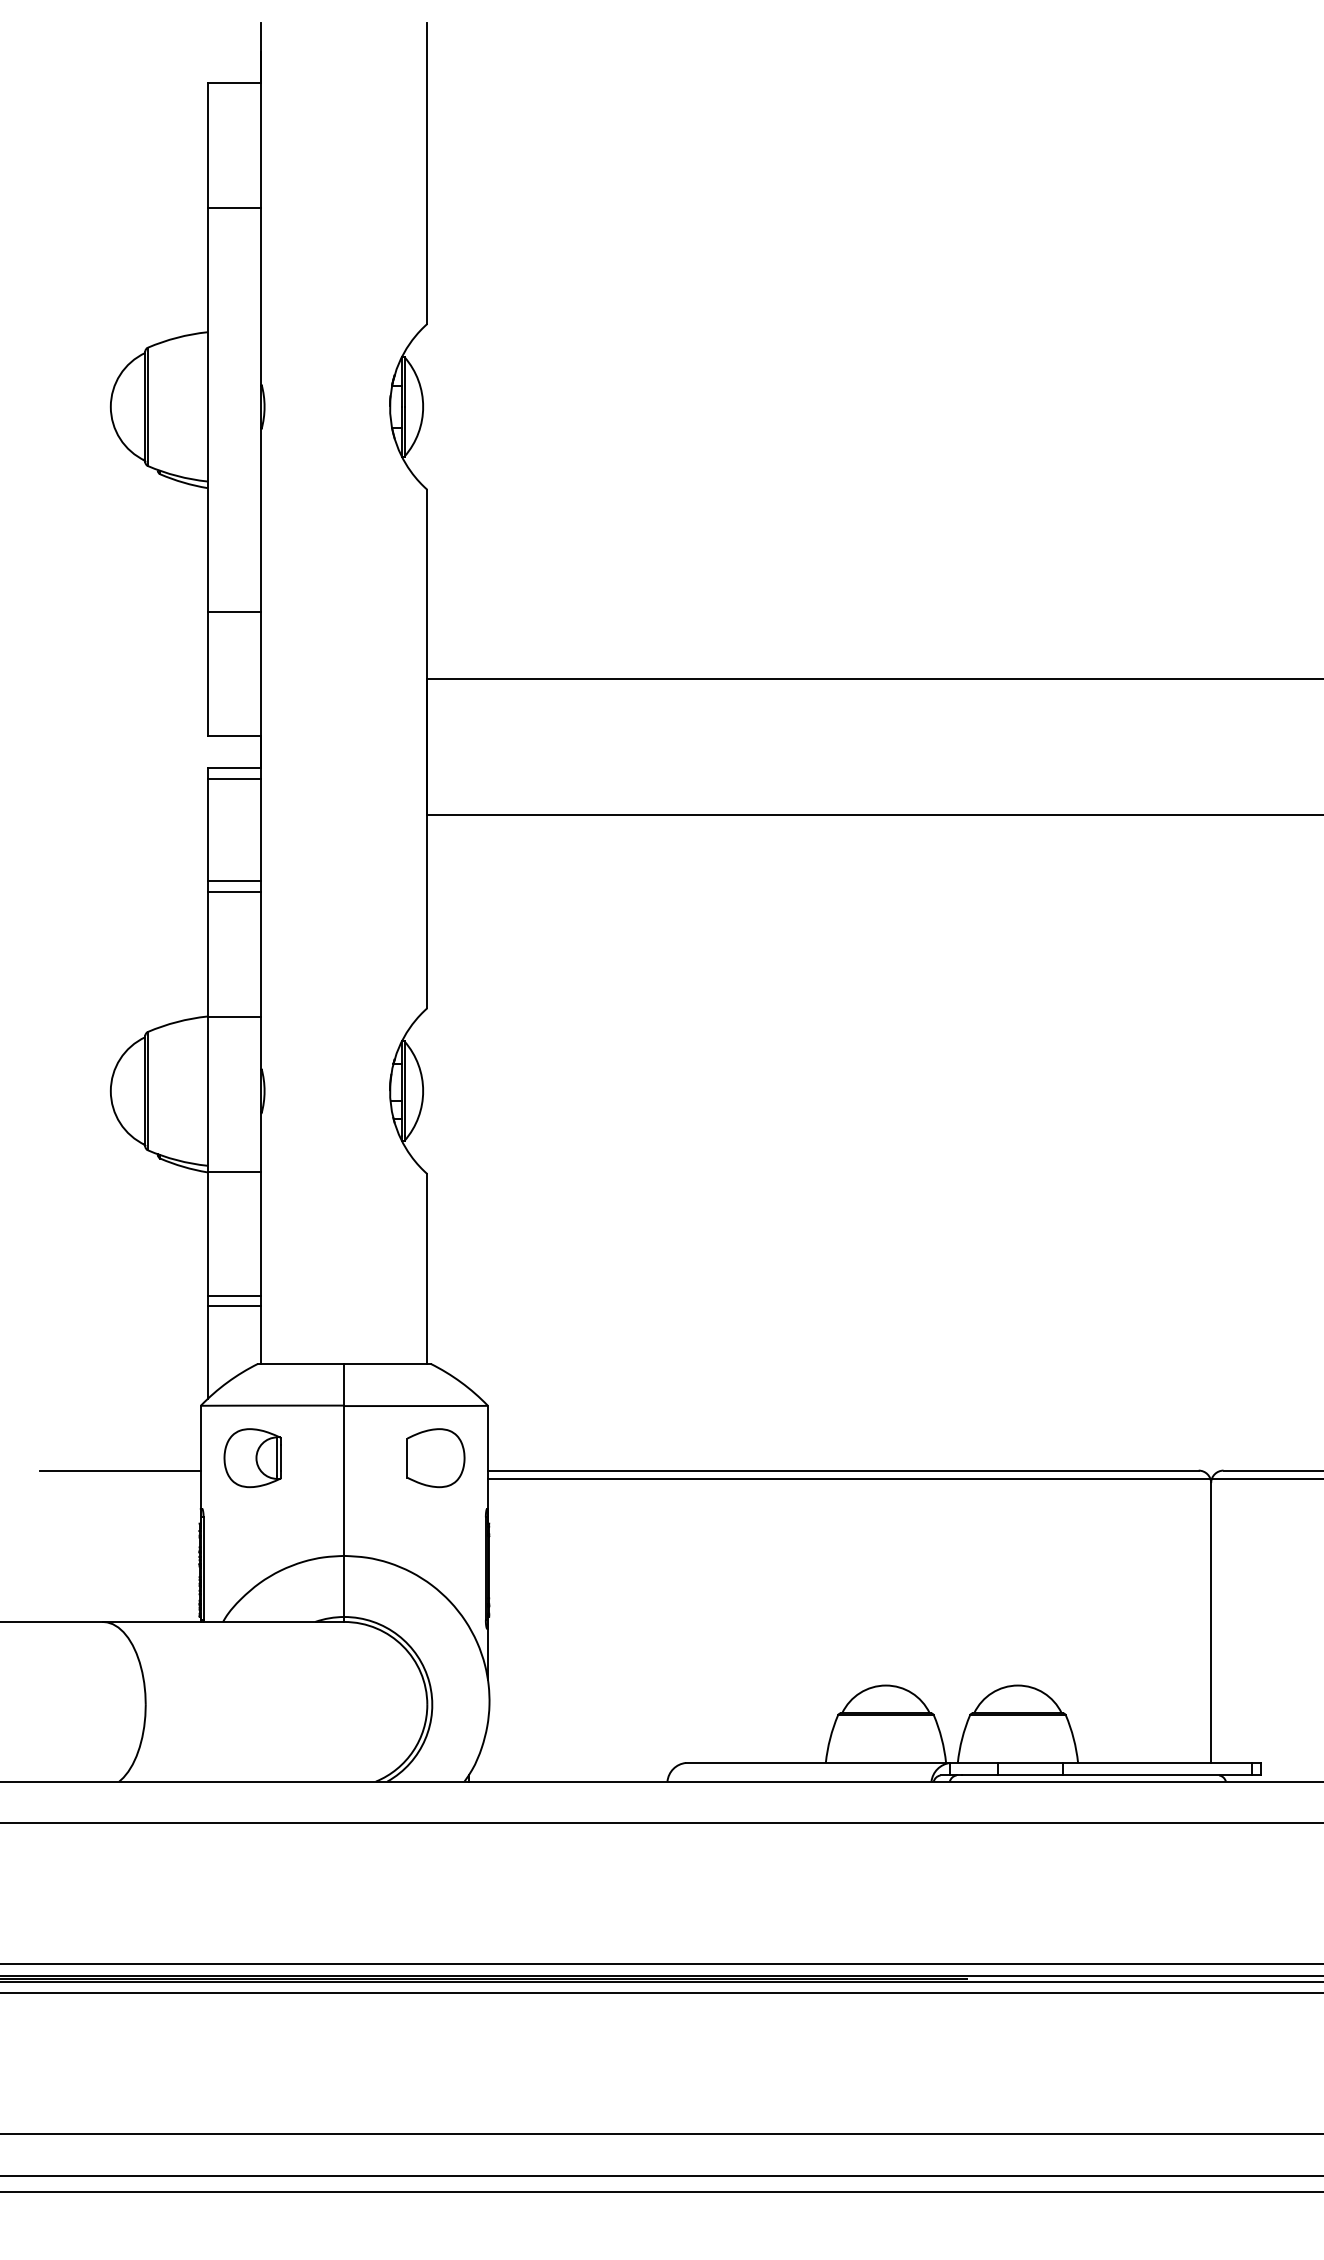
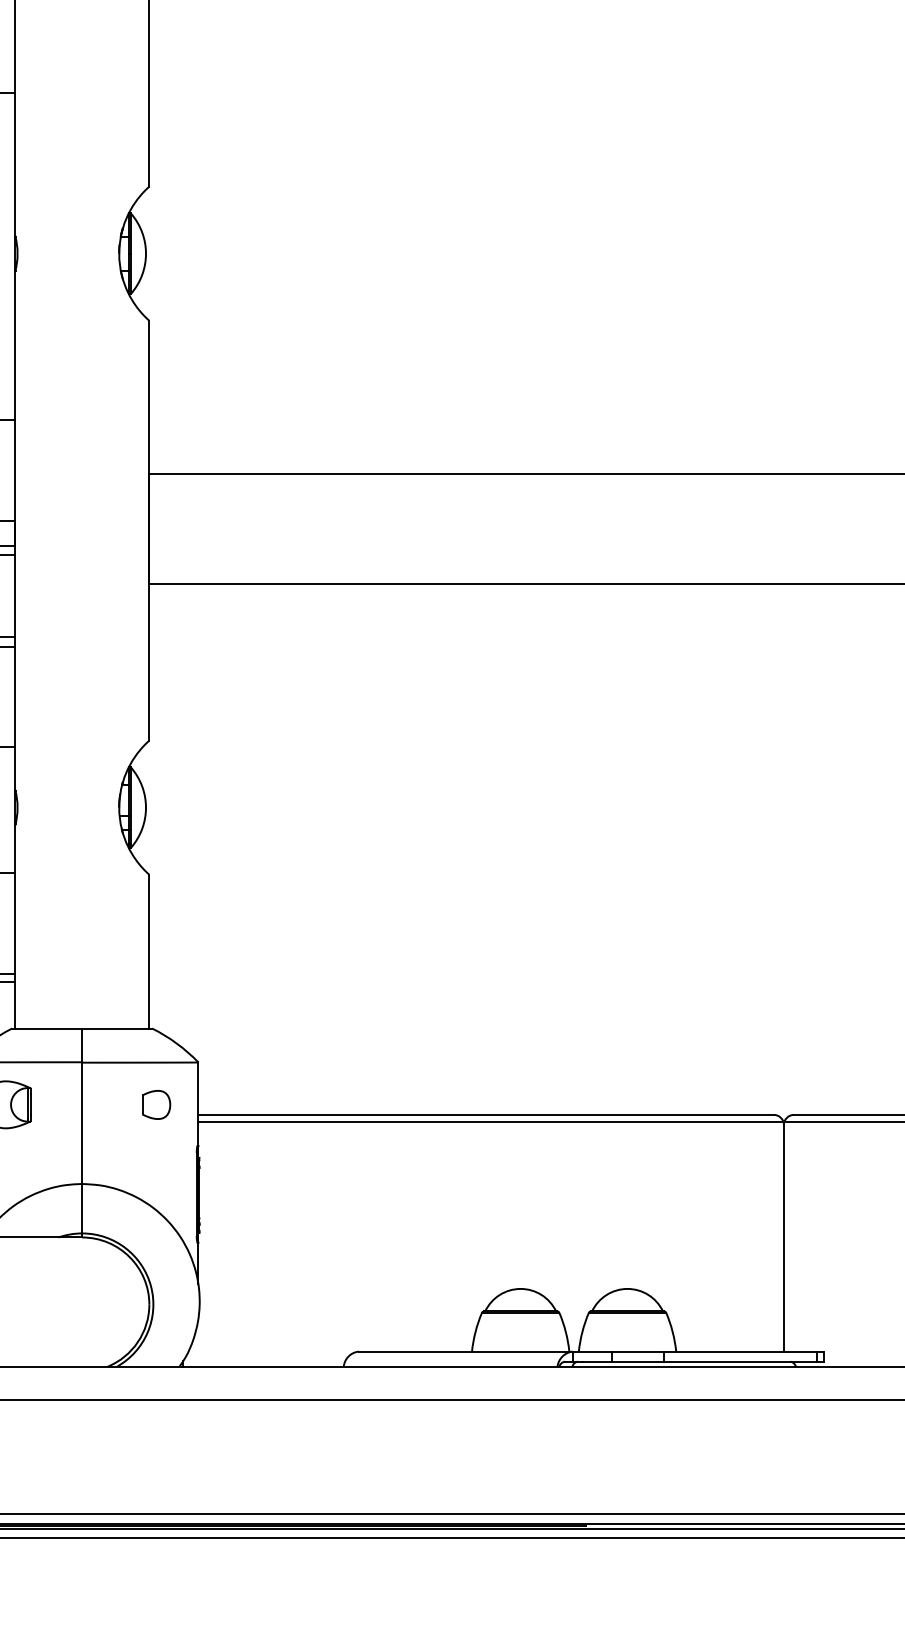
part: (435, 1458) -> (155, 1105), size x0.6

